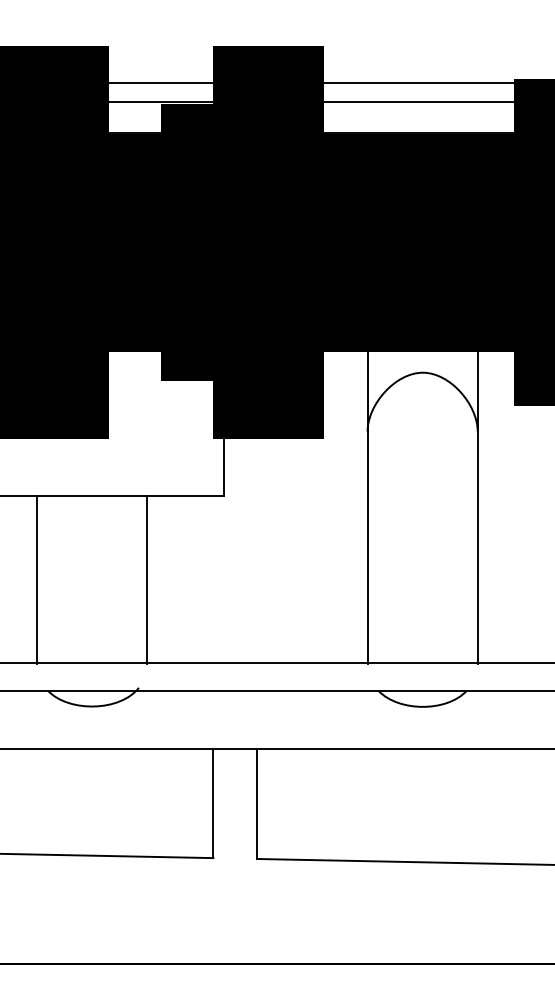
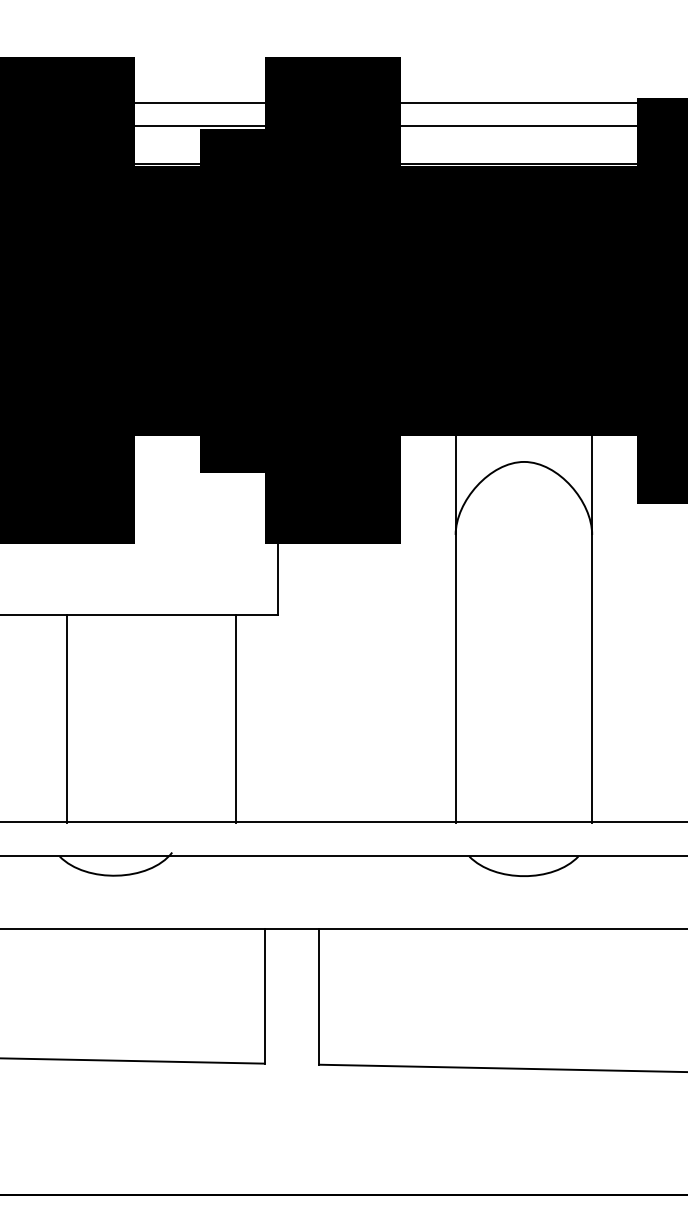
line: (37, 580) -> (67, 719), moved
line: (147, 580) -> (236, 719), moved

